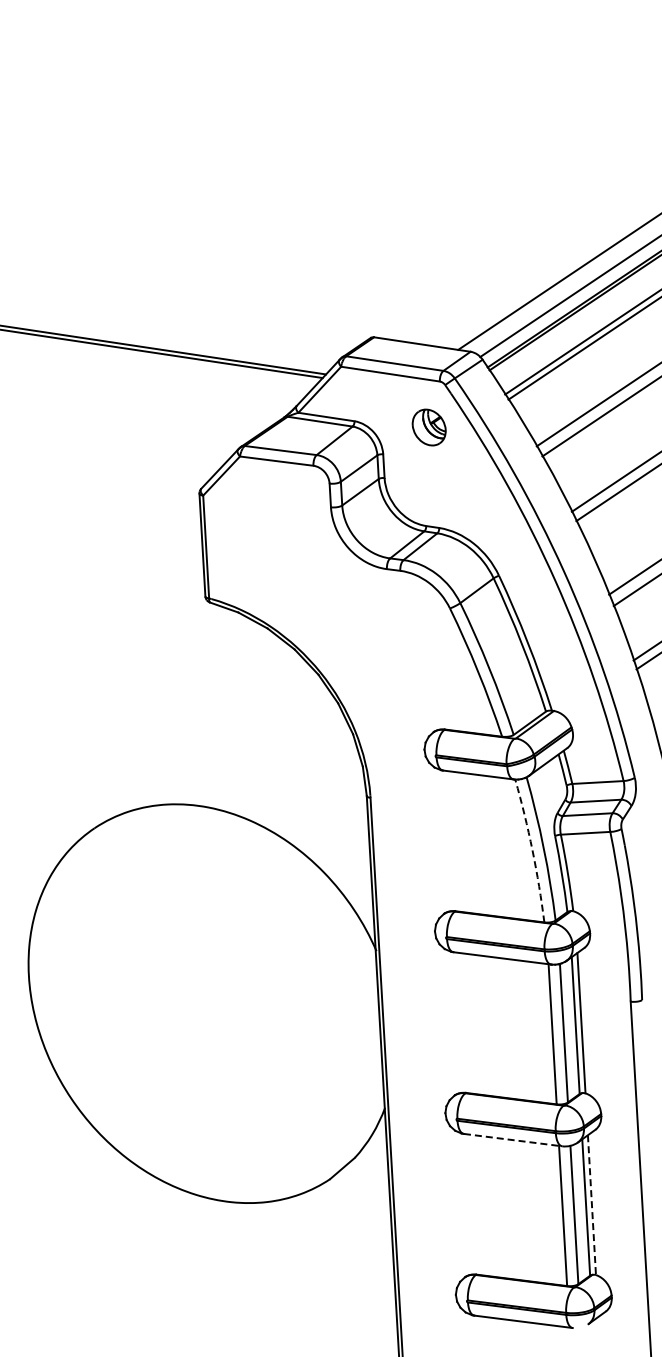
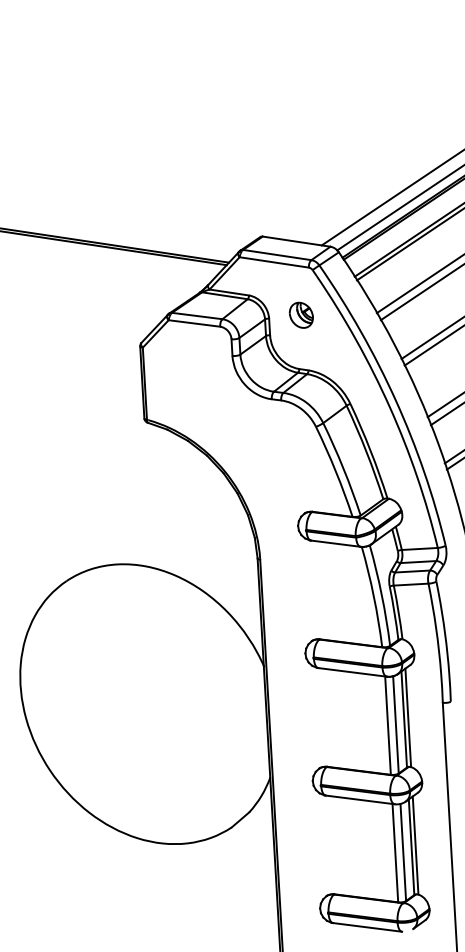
part: (428, 427) -> (300, 315), moved
arc: (532, 850) -> (373, 596), dashed -> solid
line: (513, 1140) -> (360, 800), dashed -> solid
line: (591, 1205) -> (415, 845), dashed -> solid

